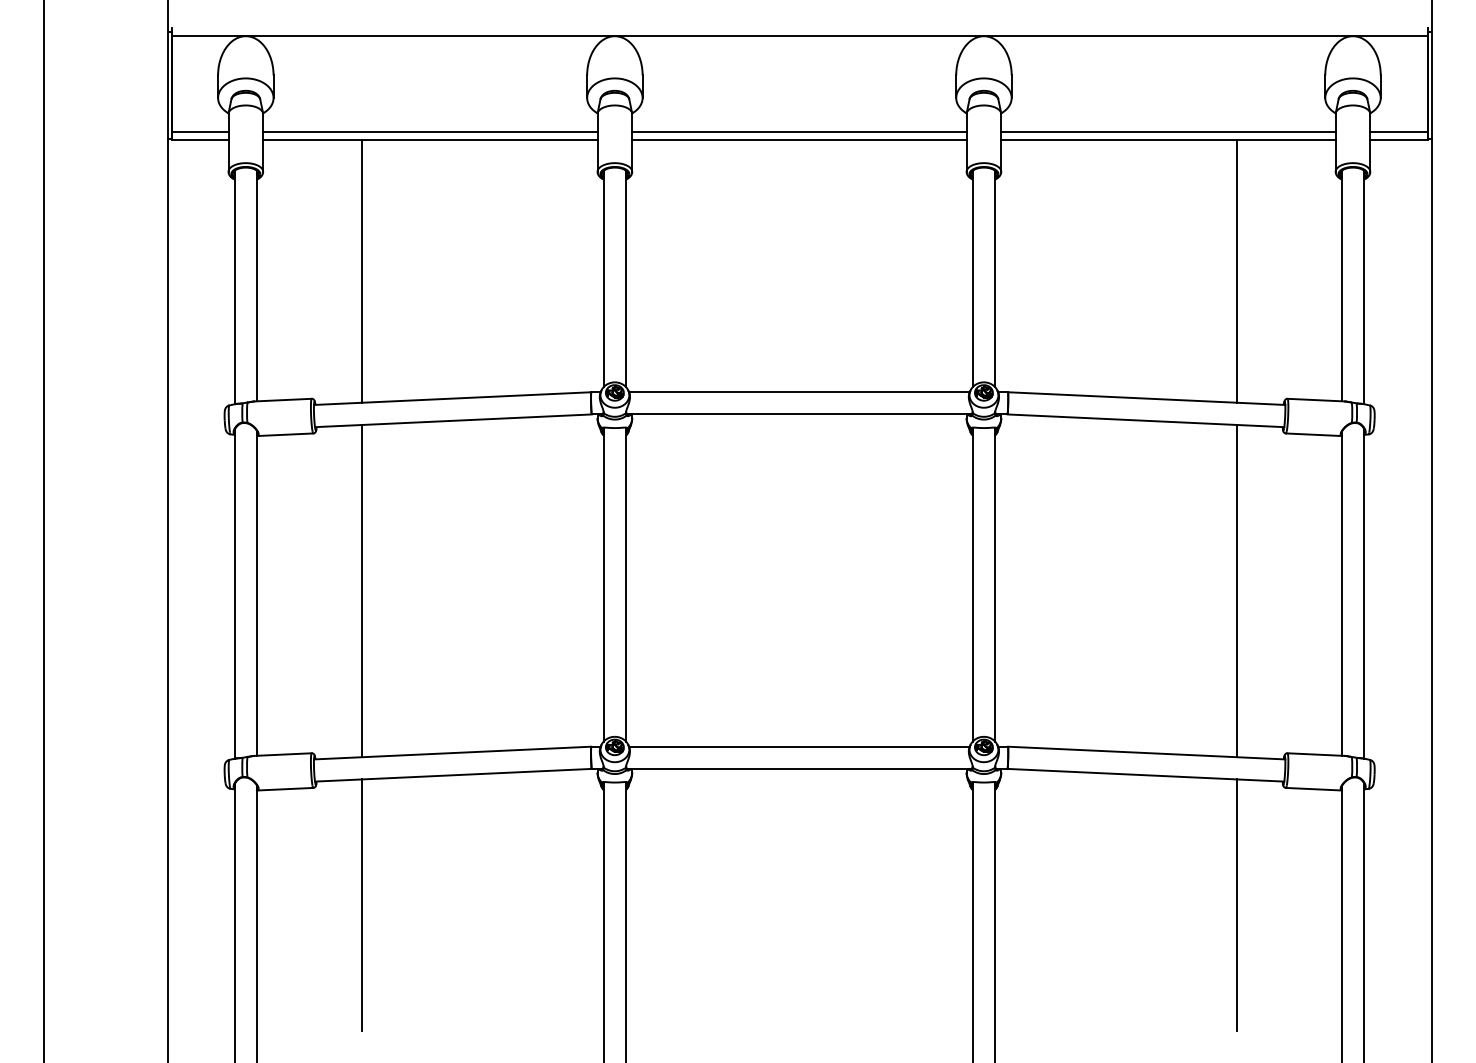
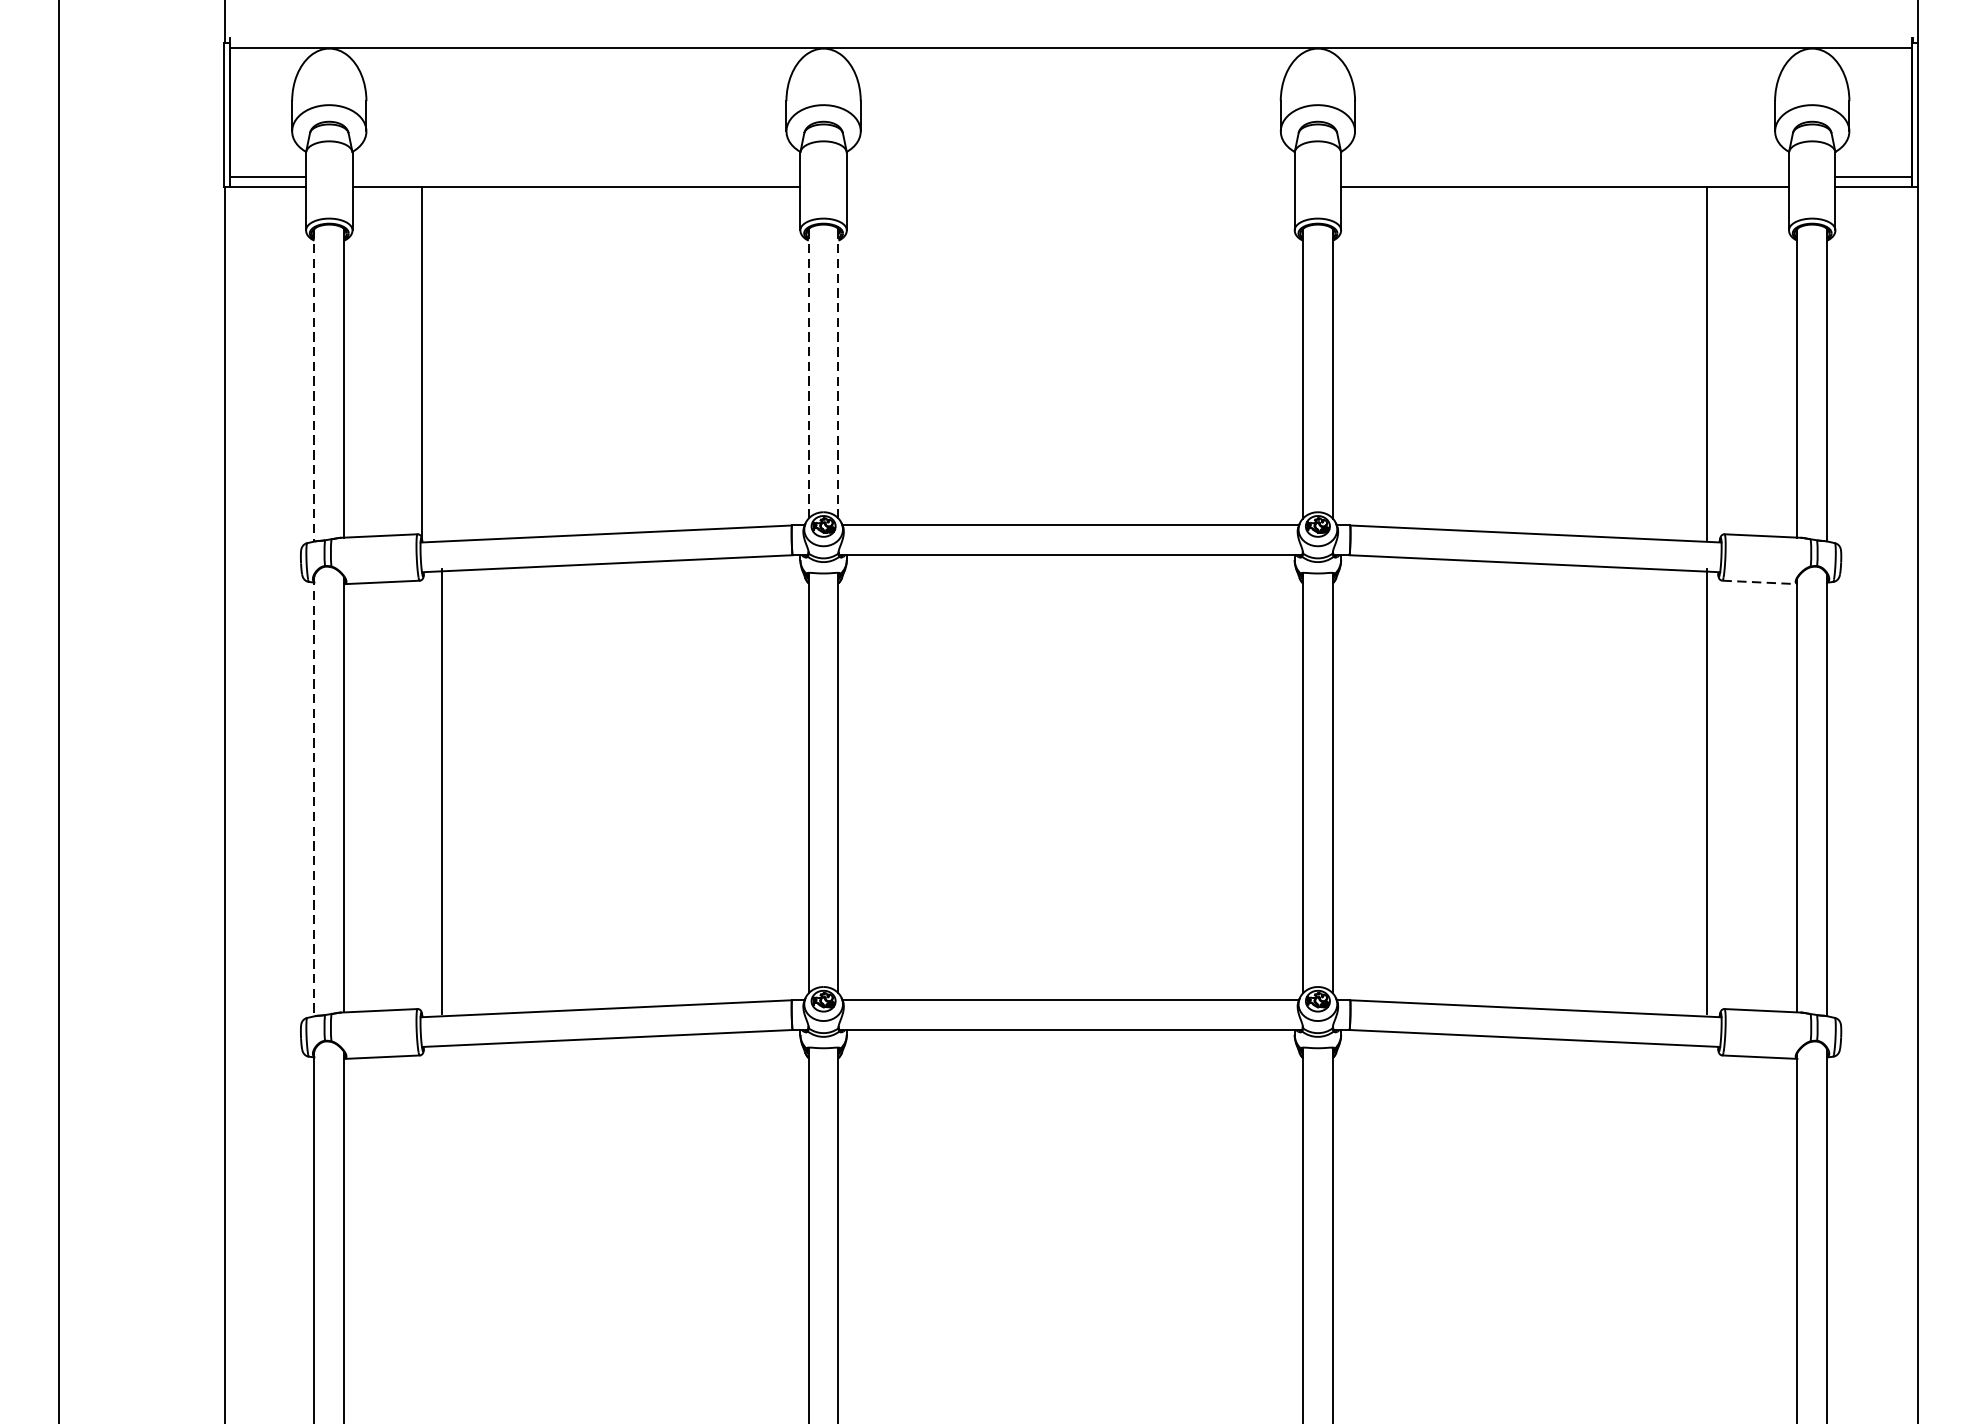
line: (430, 132) -> (576, 177), removed
line: (799, 132) -> (1070, 177), removed
line: (1168, 132) -> (1565, 177), removed
line: (799, 139) -> (1070, 186), removed
line: (362, 270) -> (422, 362), moved
line: (1237, 270) -> (1707, 362), moved
line: (626, 278) -> (839, 373), solid -> dashed
line: (603, 279) -> (808, 374), solid -> dashed
line: (234, 287) -> (314, 385), solid -> dashed
line: (1313, 434) -> (1759, 582), solid -> dashed
line: (362, 590) -> (442, 791), moved
line: (1237, 590) -> (1707, 791), moved
line: (234, 594) -> (314, 796), solid -> dashed
line: (362, 905) -> (485, 1212), removed
line: (1237, 905) -> (1657, 1212), removed

